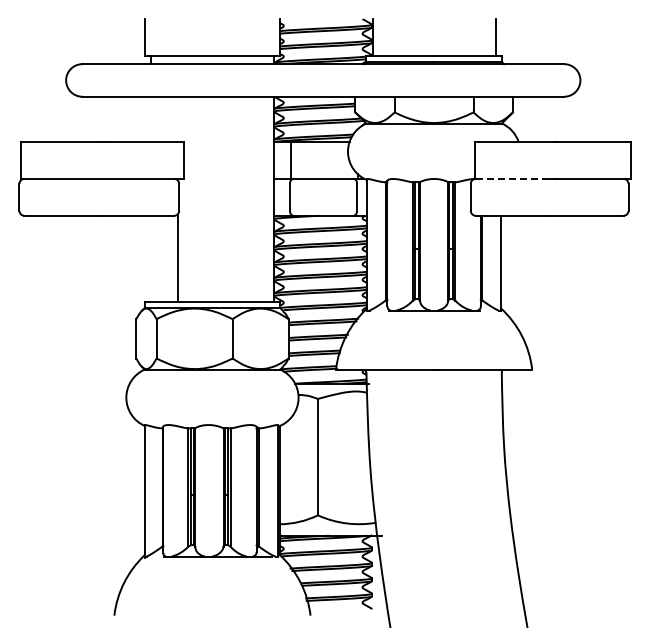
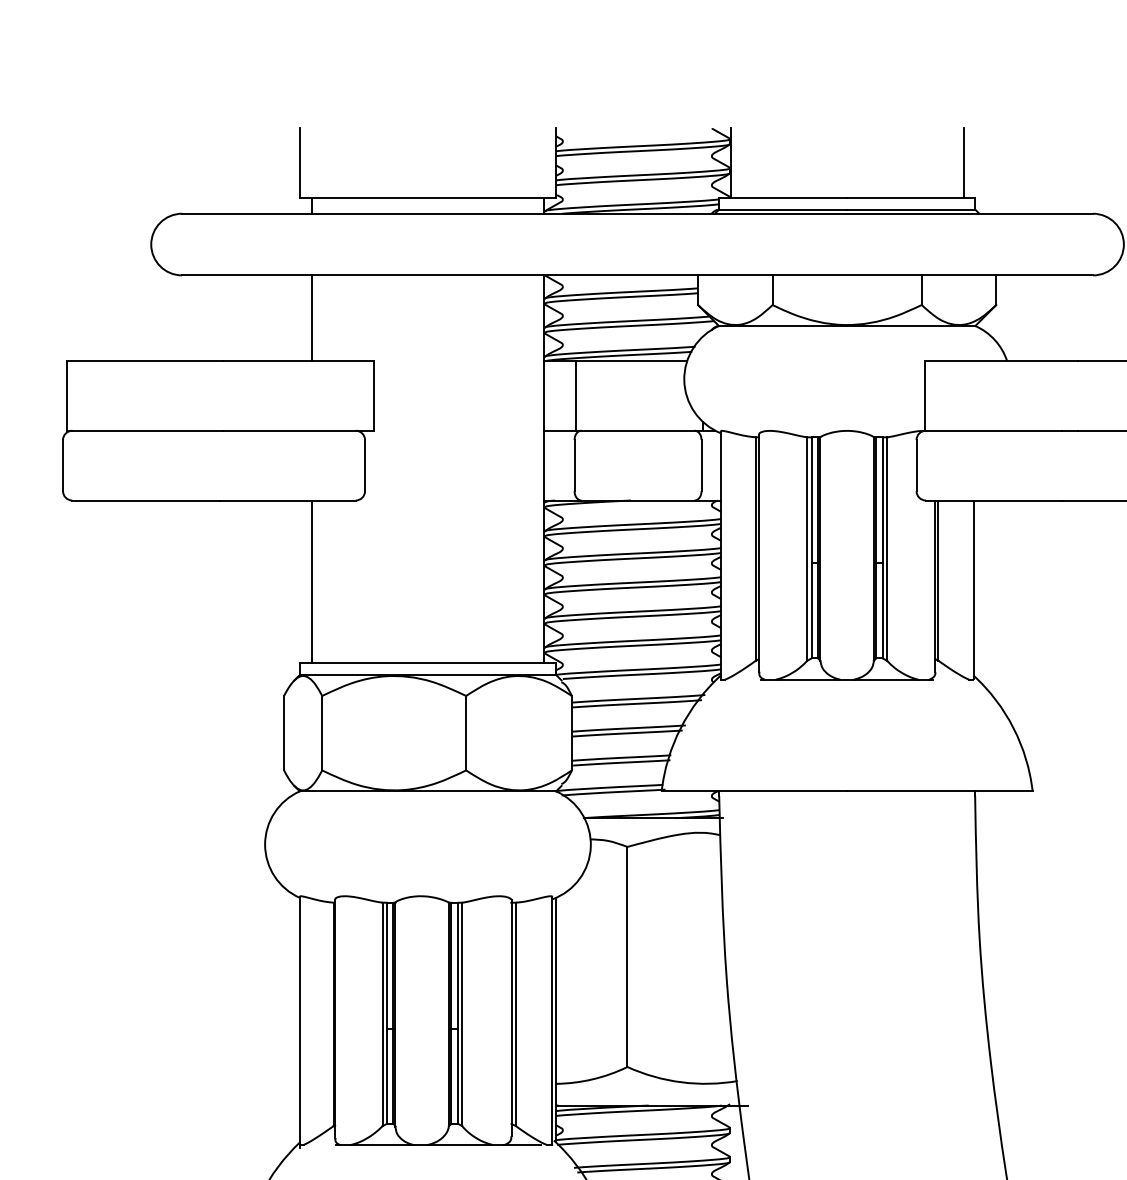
line: (150, 118) -> (310, 316), added
line: (512, 178) -> (995, 429), dashed -> solid
line: (177, 258) -> (310, 581), moved

